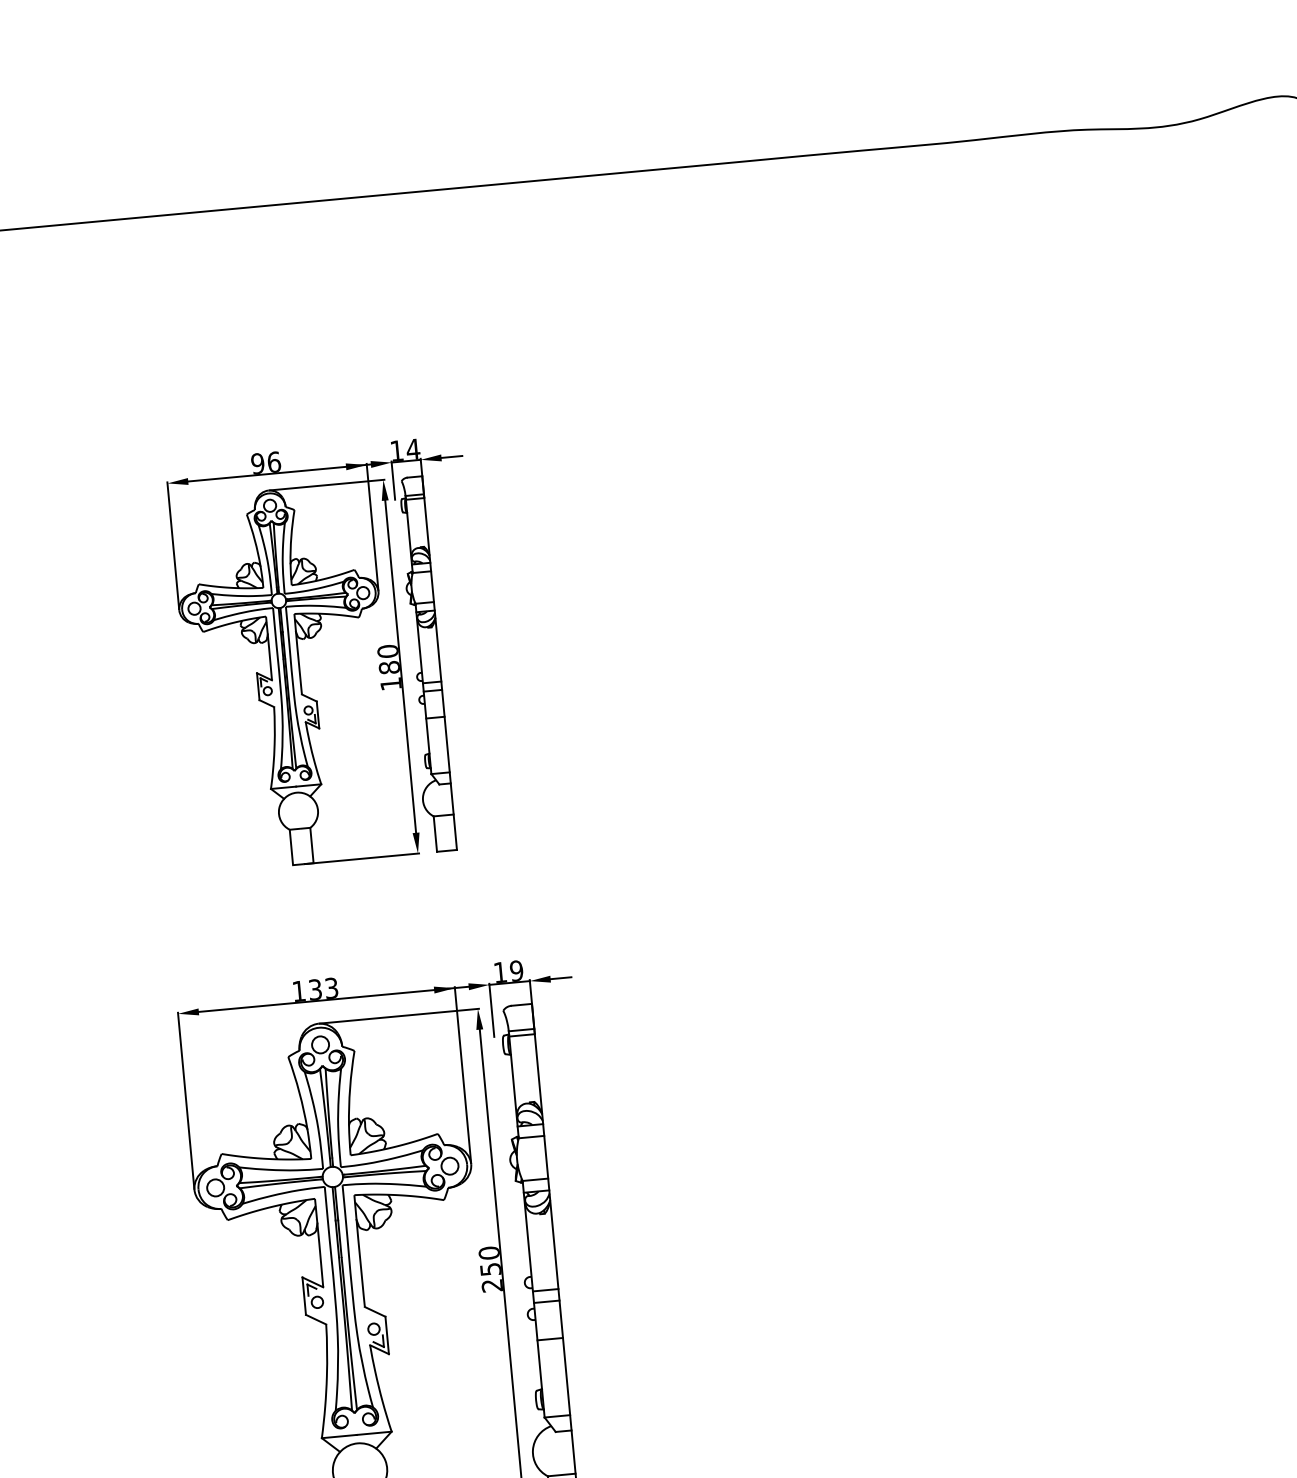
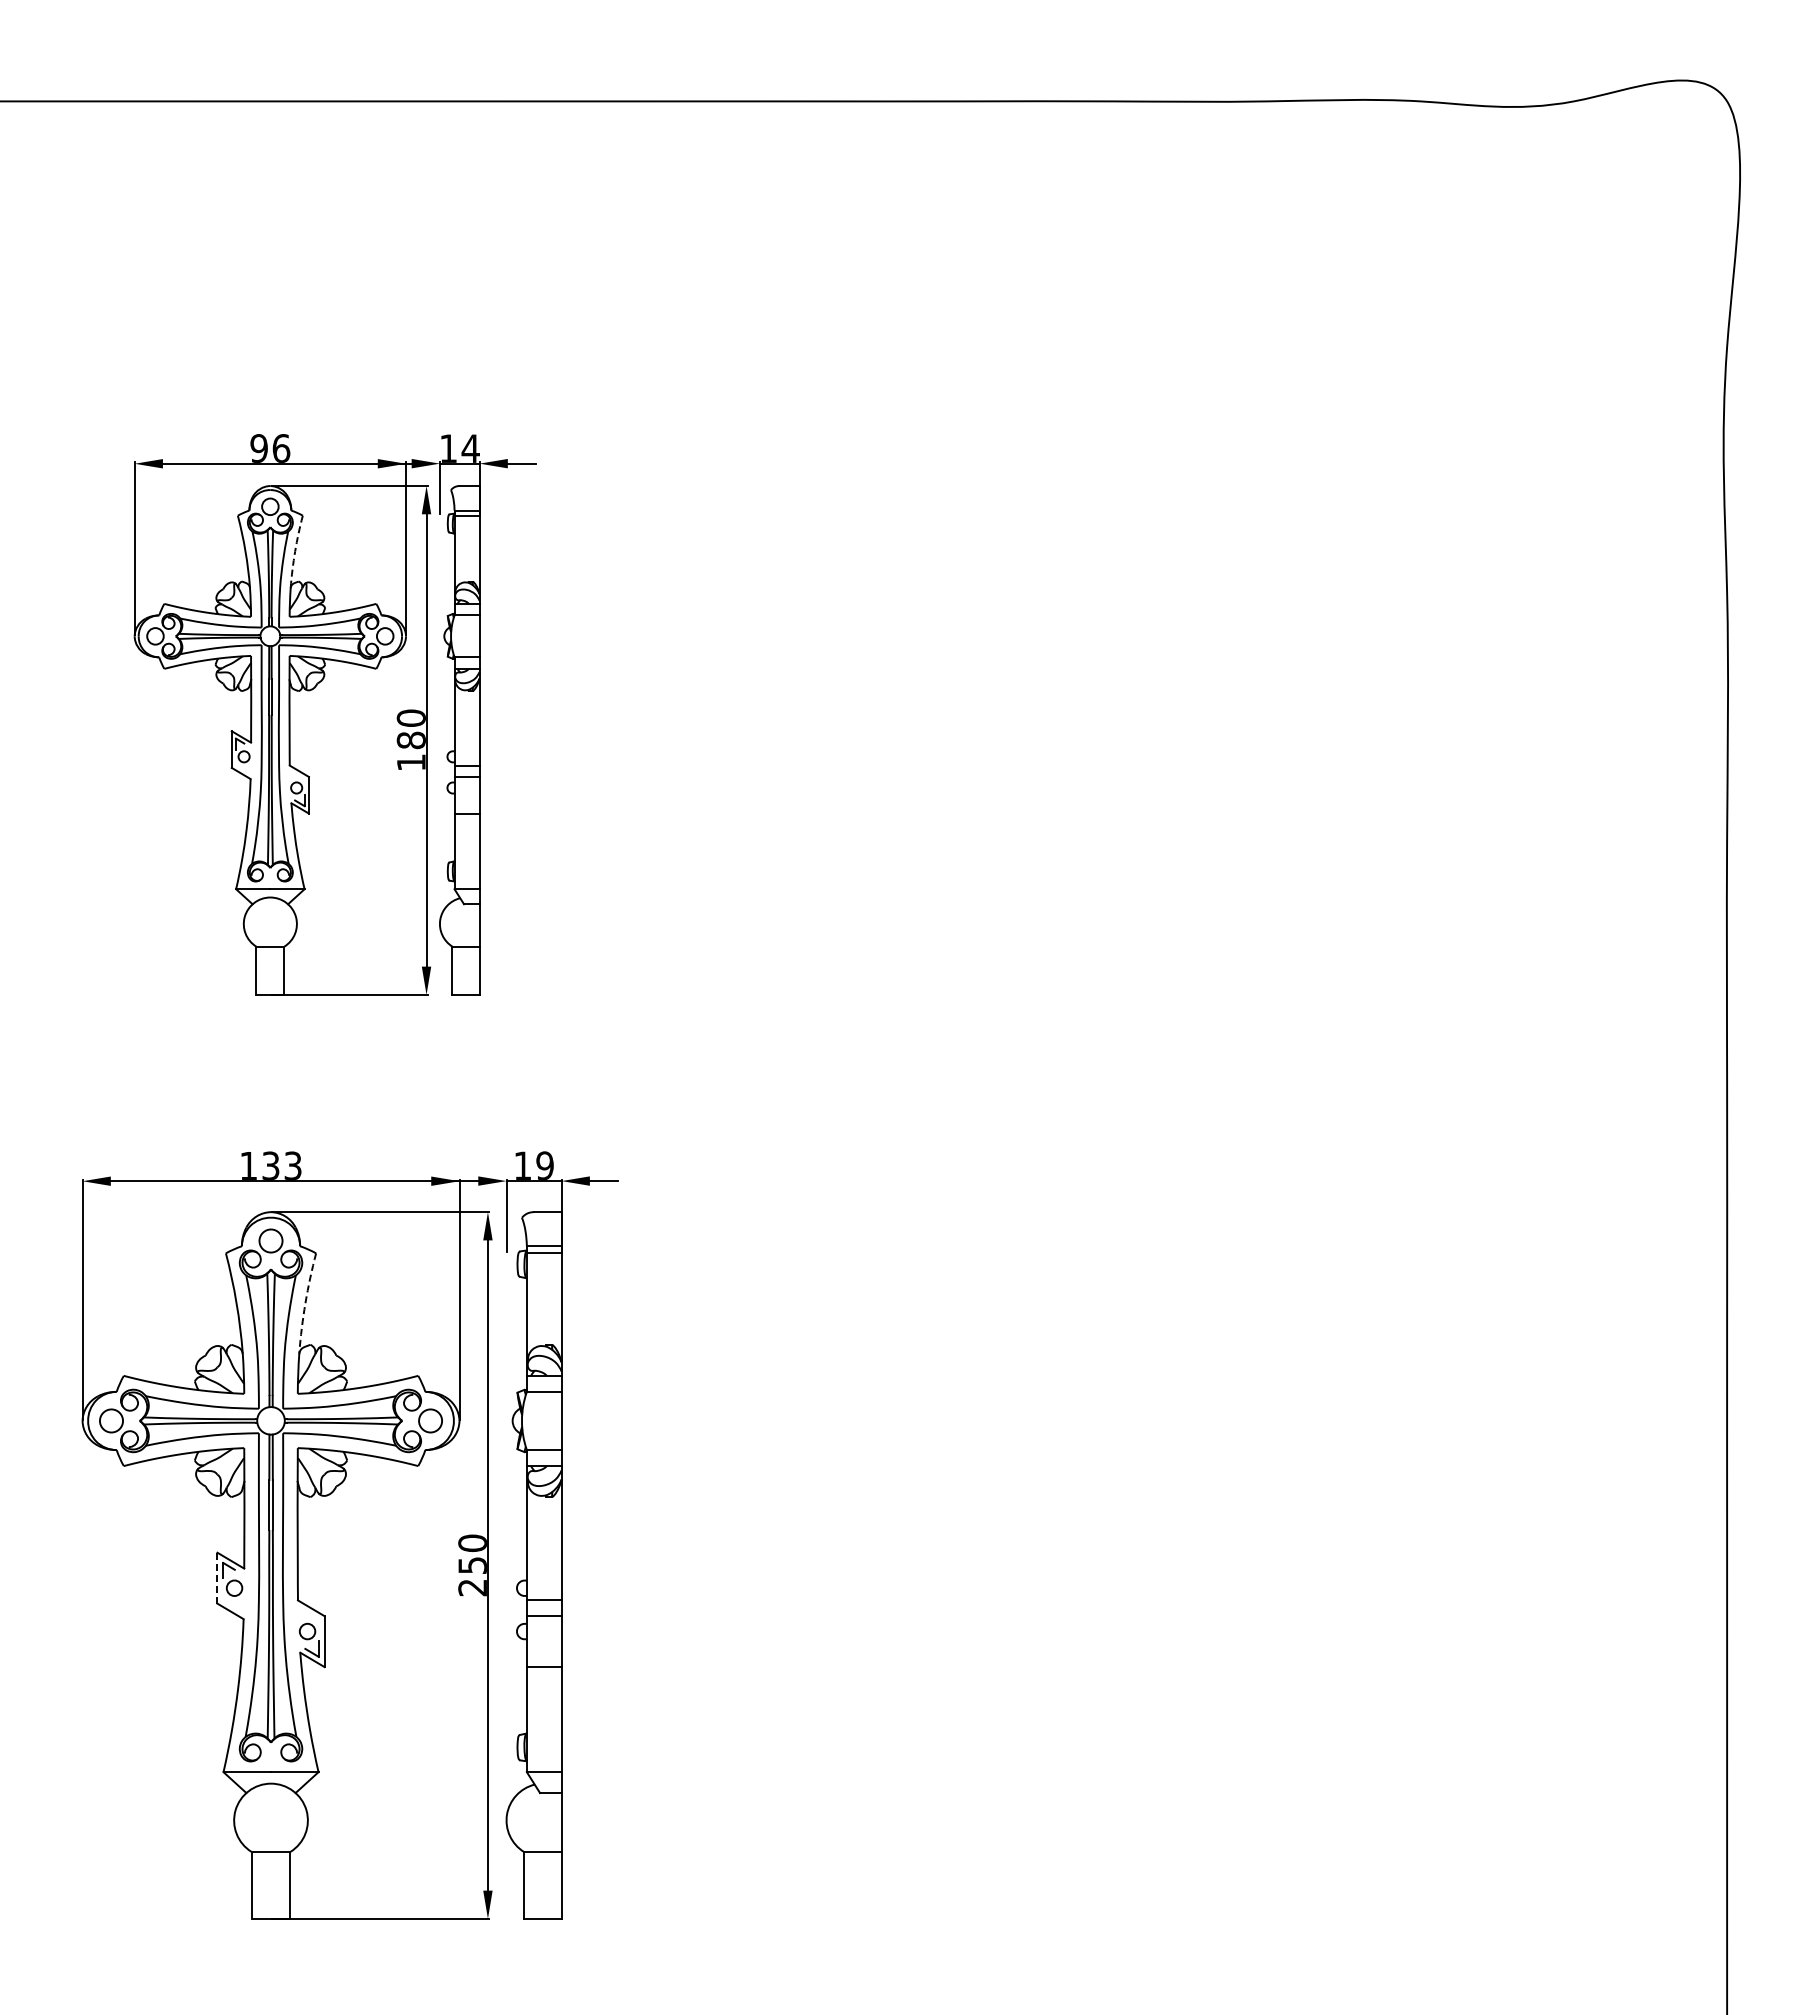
arc: (291, 536) -> (295, 551), solid -> dashed
arc: (350, 1088) -> (305, 1303), solid -> dashed
line: (304, 1296) -> (217, 1578), solid -> dashed

